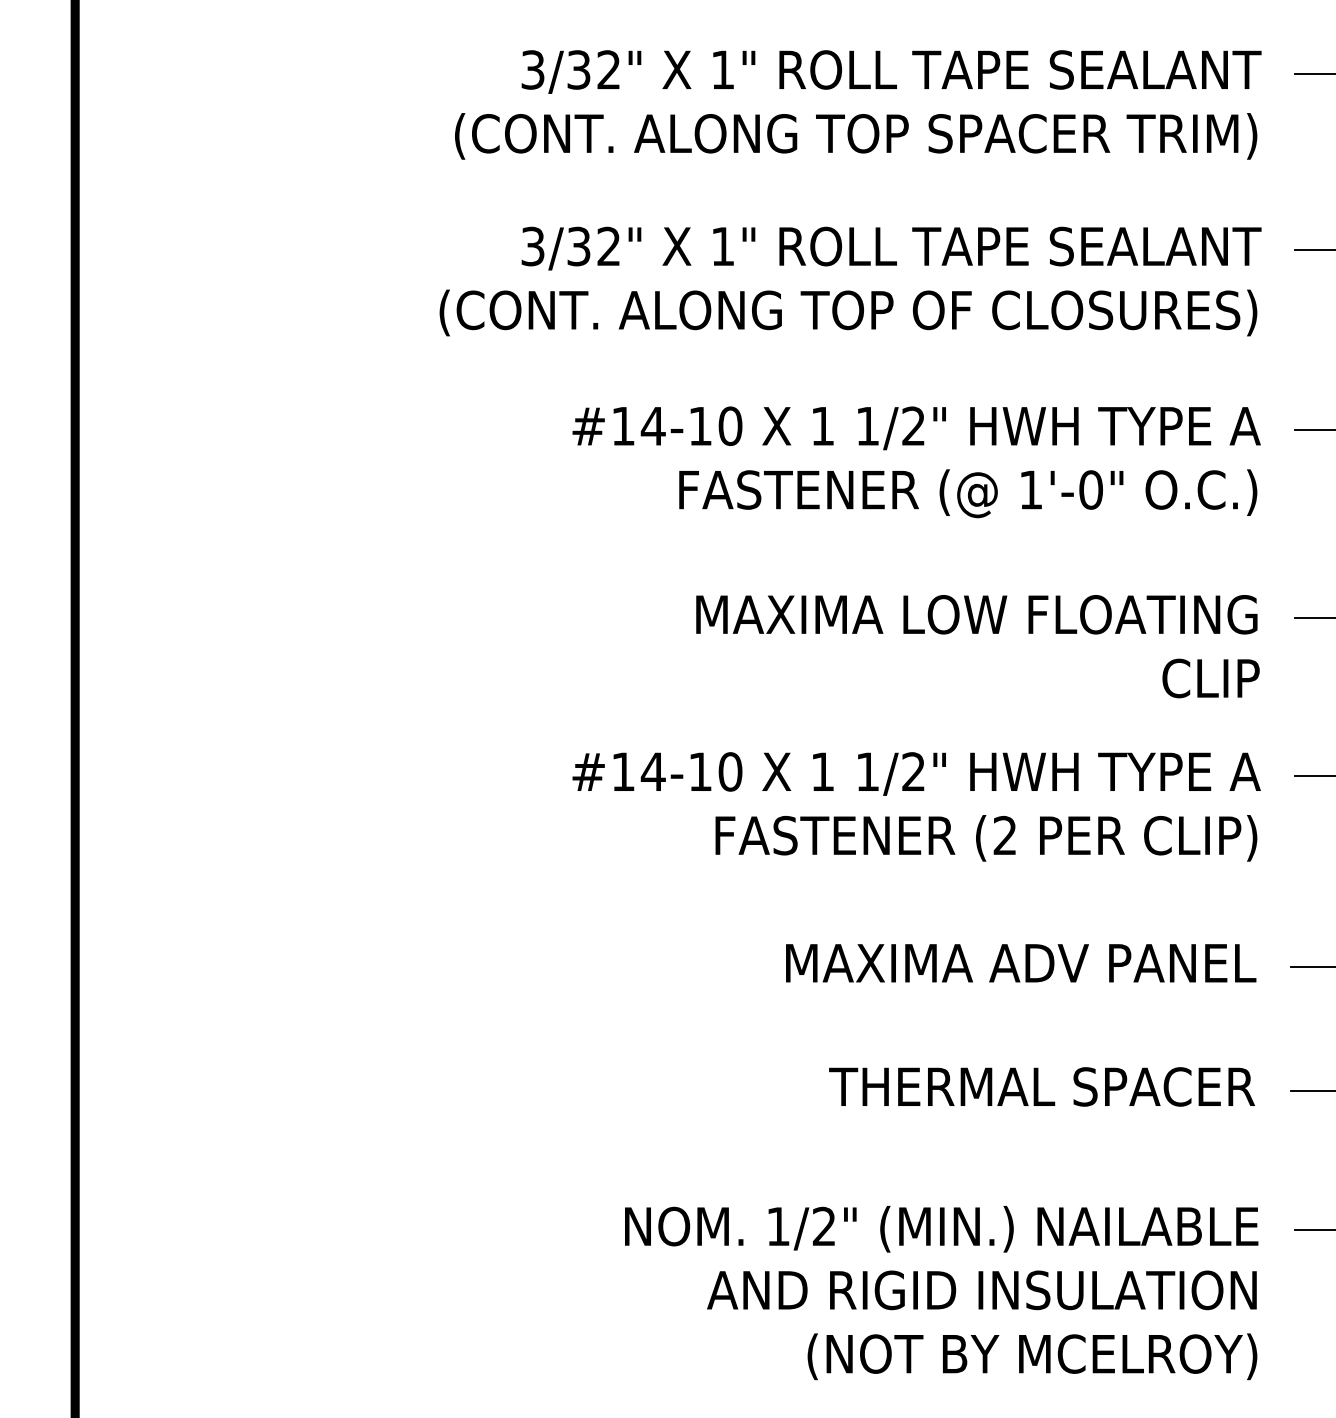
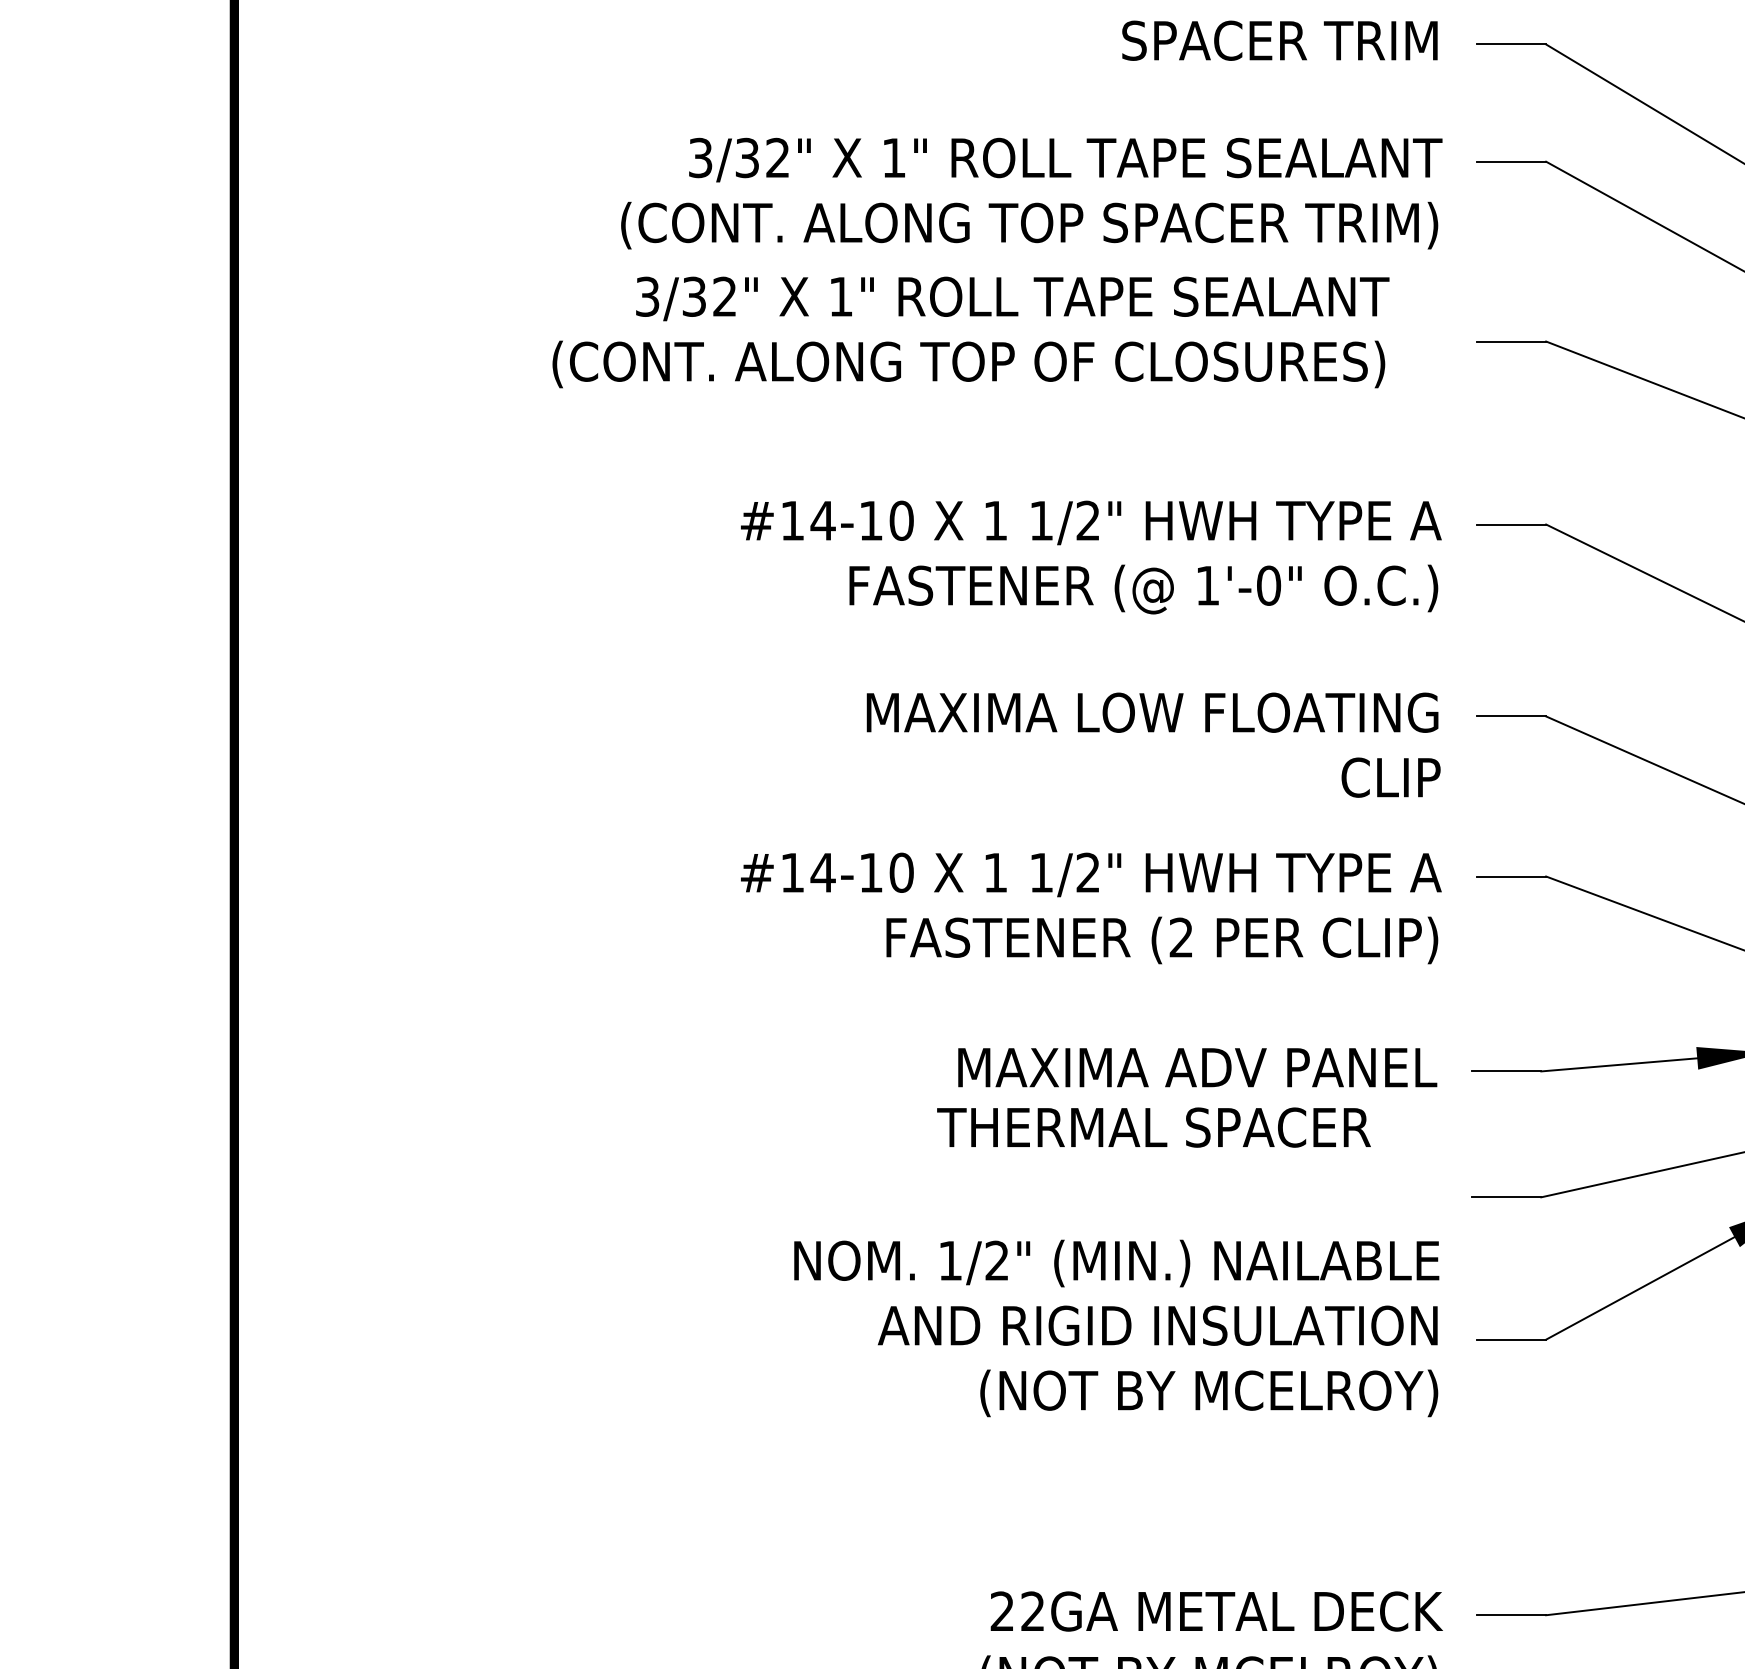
text: (850, 281) -> (970, 332), moved
text: (1041, 1086) -> (1153, 1127), moved
text: (941, 1293) -> (1116, 1328), moved

